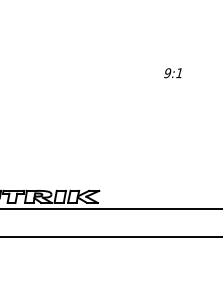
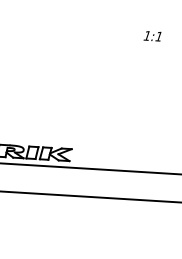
text: (167, 73) -> (146, 36), 9:1 -> 1:1

